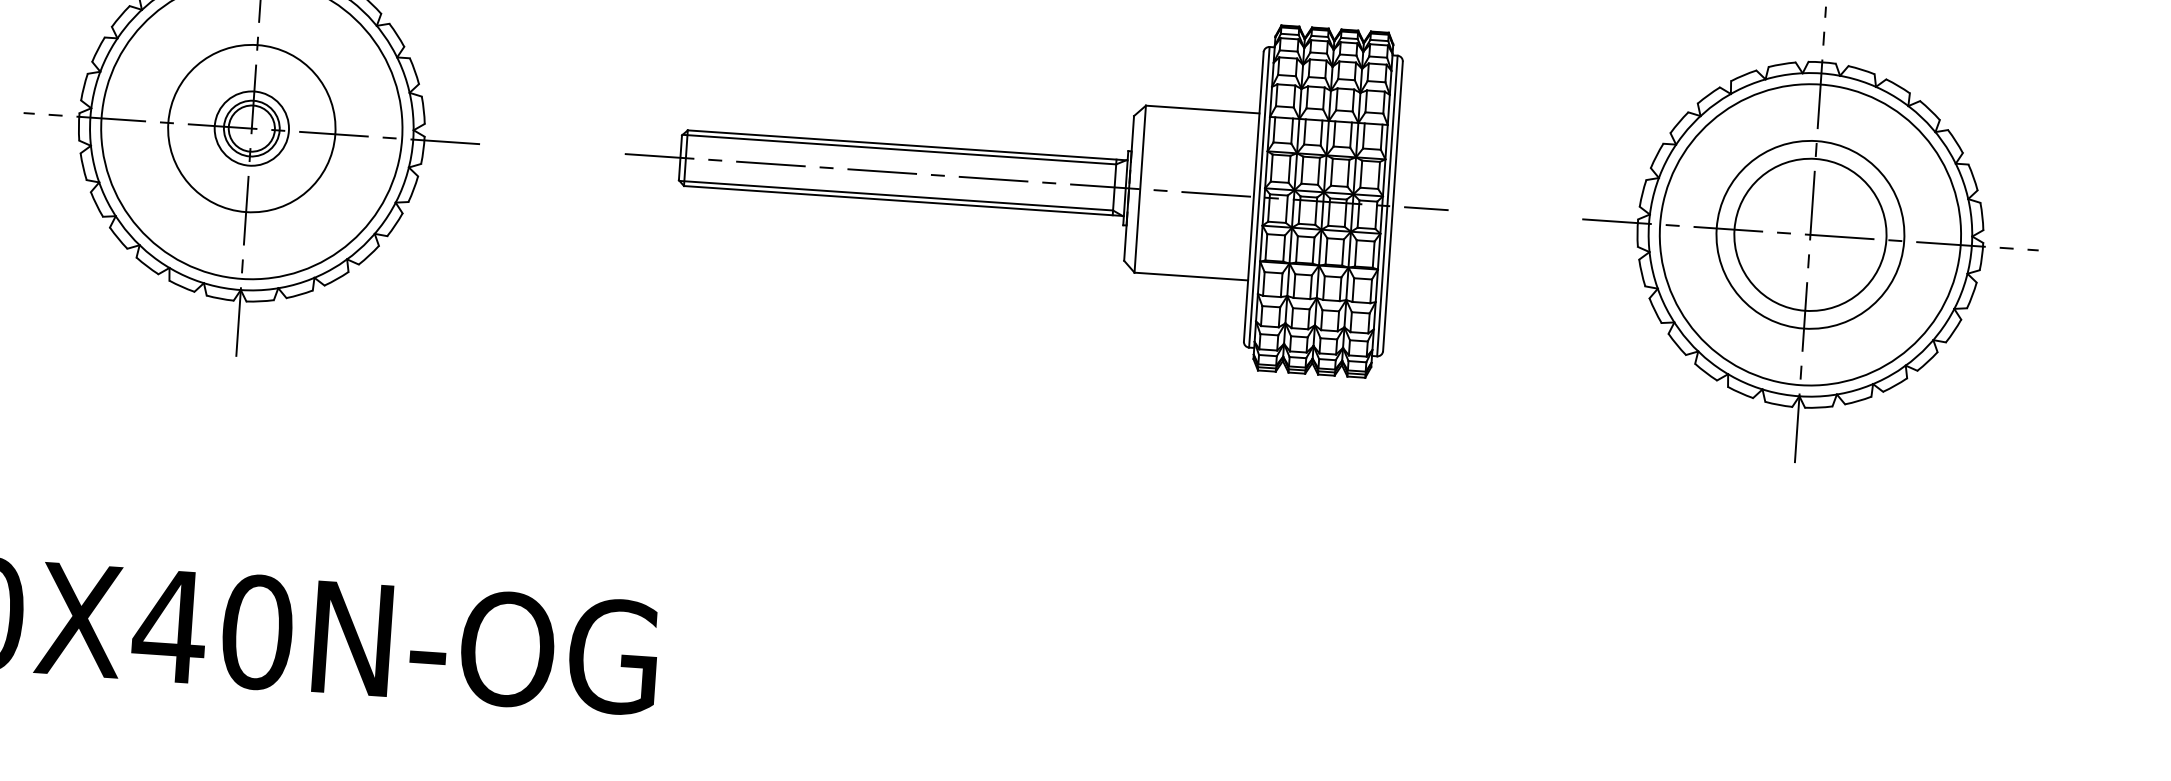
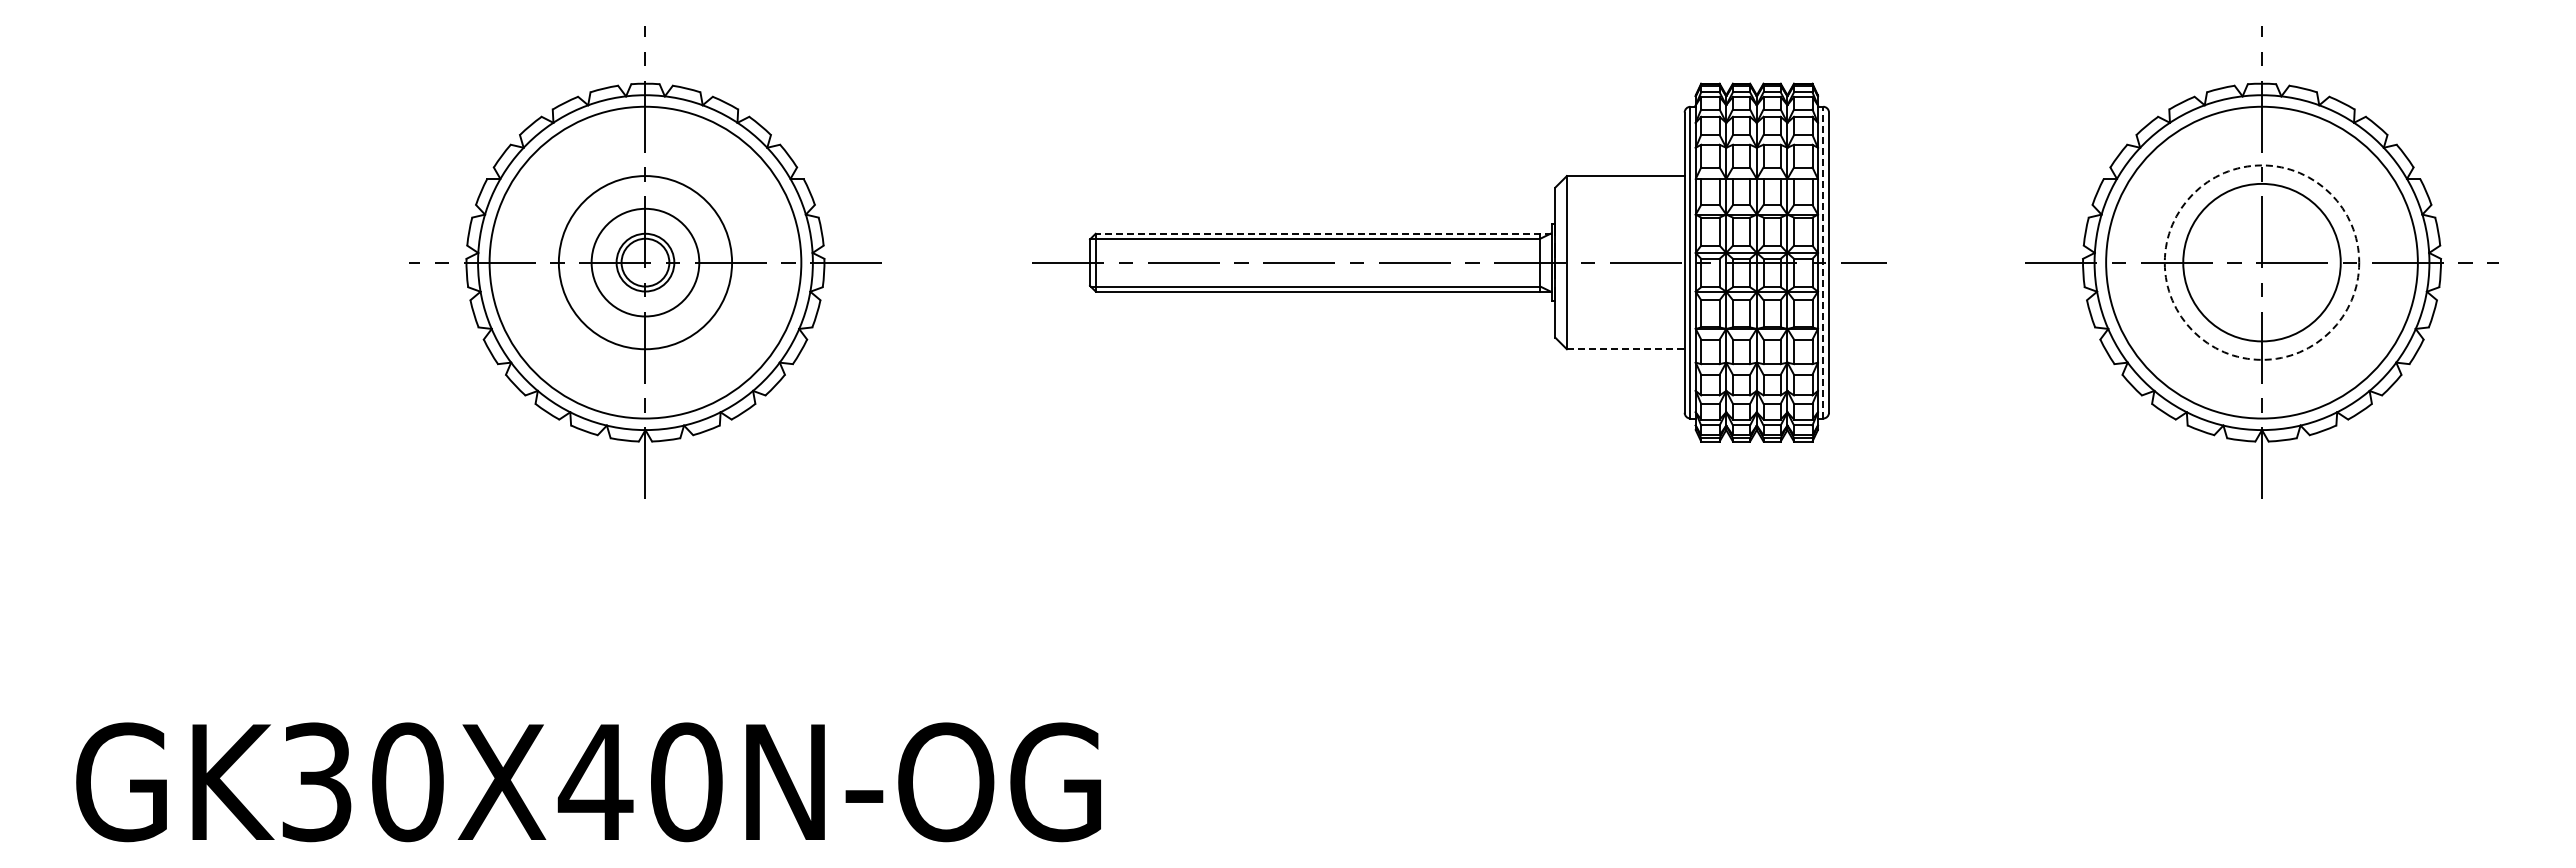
circle: (251, 128) -> (645, 262), size x1.4
line: (907, 145) -> (1323, 233), solid -> dashed
line: (1387, 205) -> (1823, 262), solid -> dashed
circle: (1809, 234) -> (2261, 262), solid -> dashed
line: (1191, 276) -> (1625, 349), solid -> dashed

